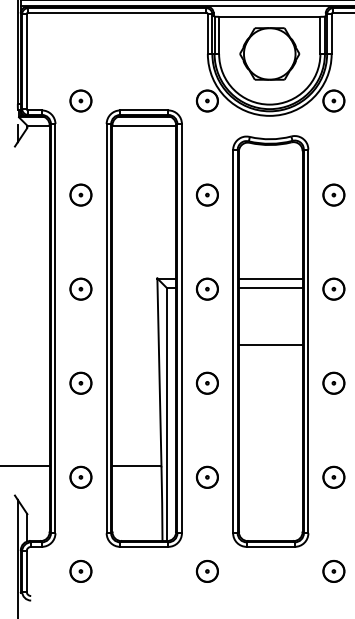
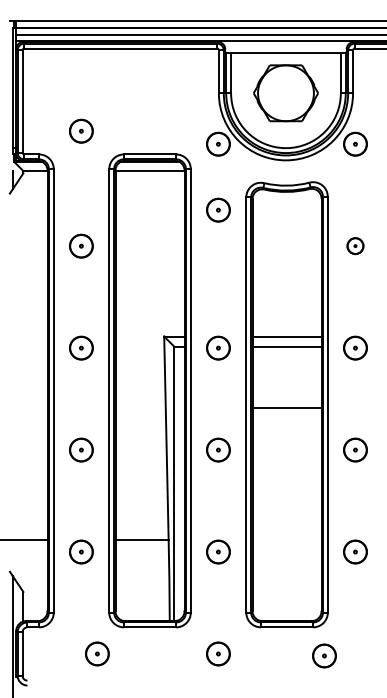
part: (81, 100) -> (81, 130), moved
part: (207, 194) -> (218, 209), moved
part: (333, 194) -> (355, 245), size x0.7
part: (81, 571) -> (97, 653), moved
part: (333, 571) -> (324, 655), moved

